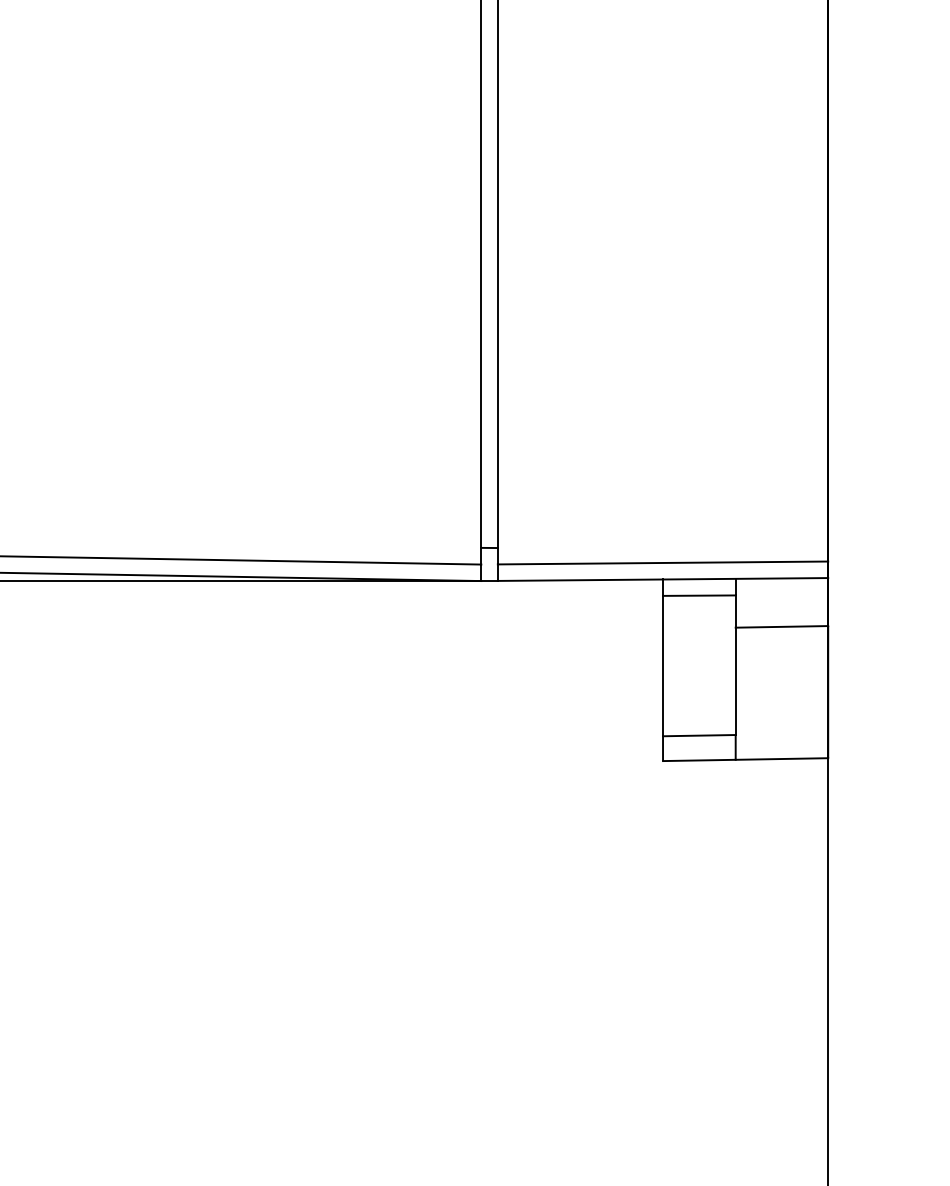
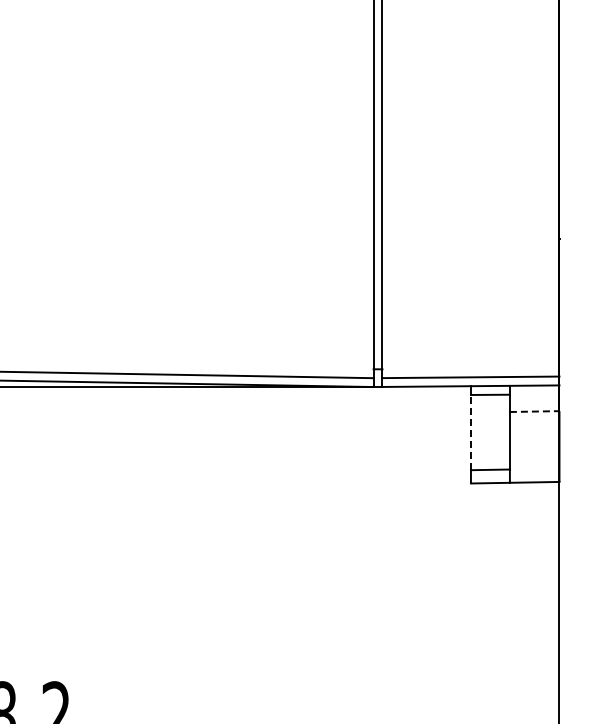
line: (781, 626) -> (534, 411), solid -> dashed
line: (662, 665) -> (470, 432), solid -> dashed

